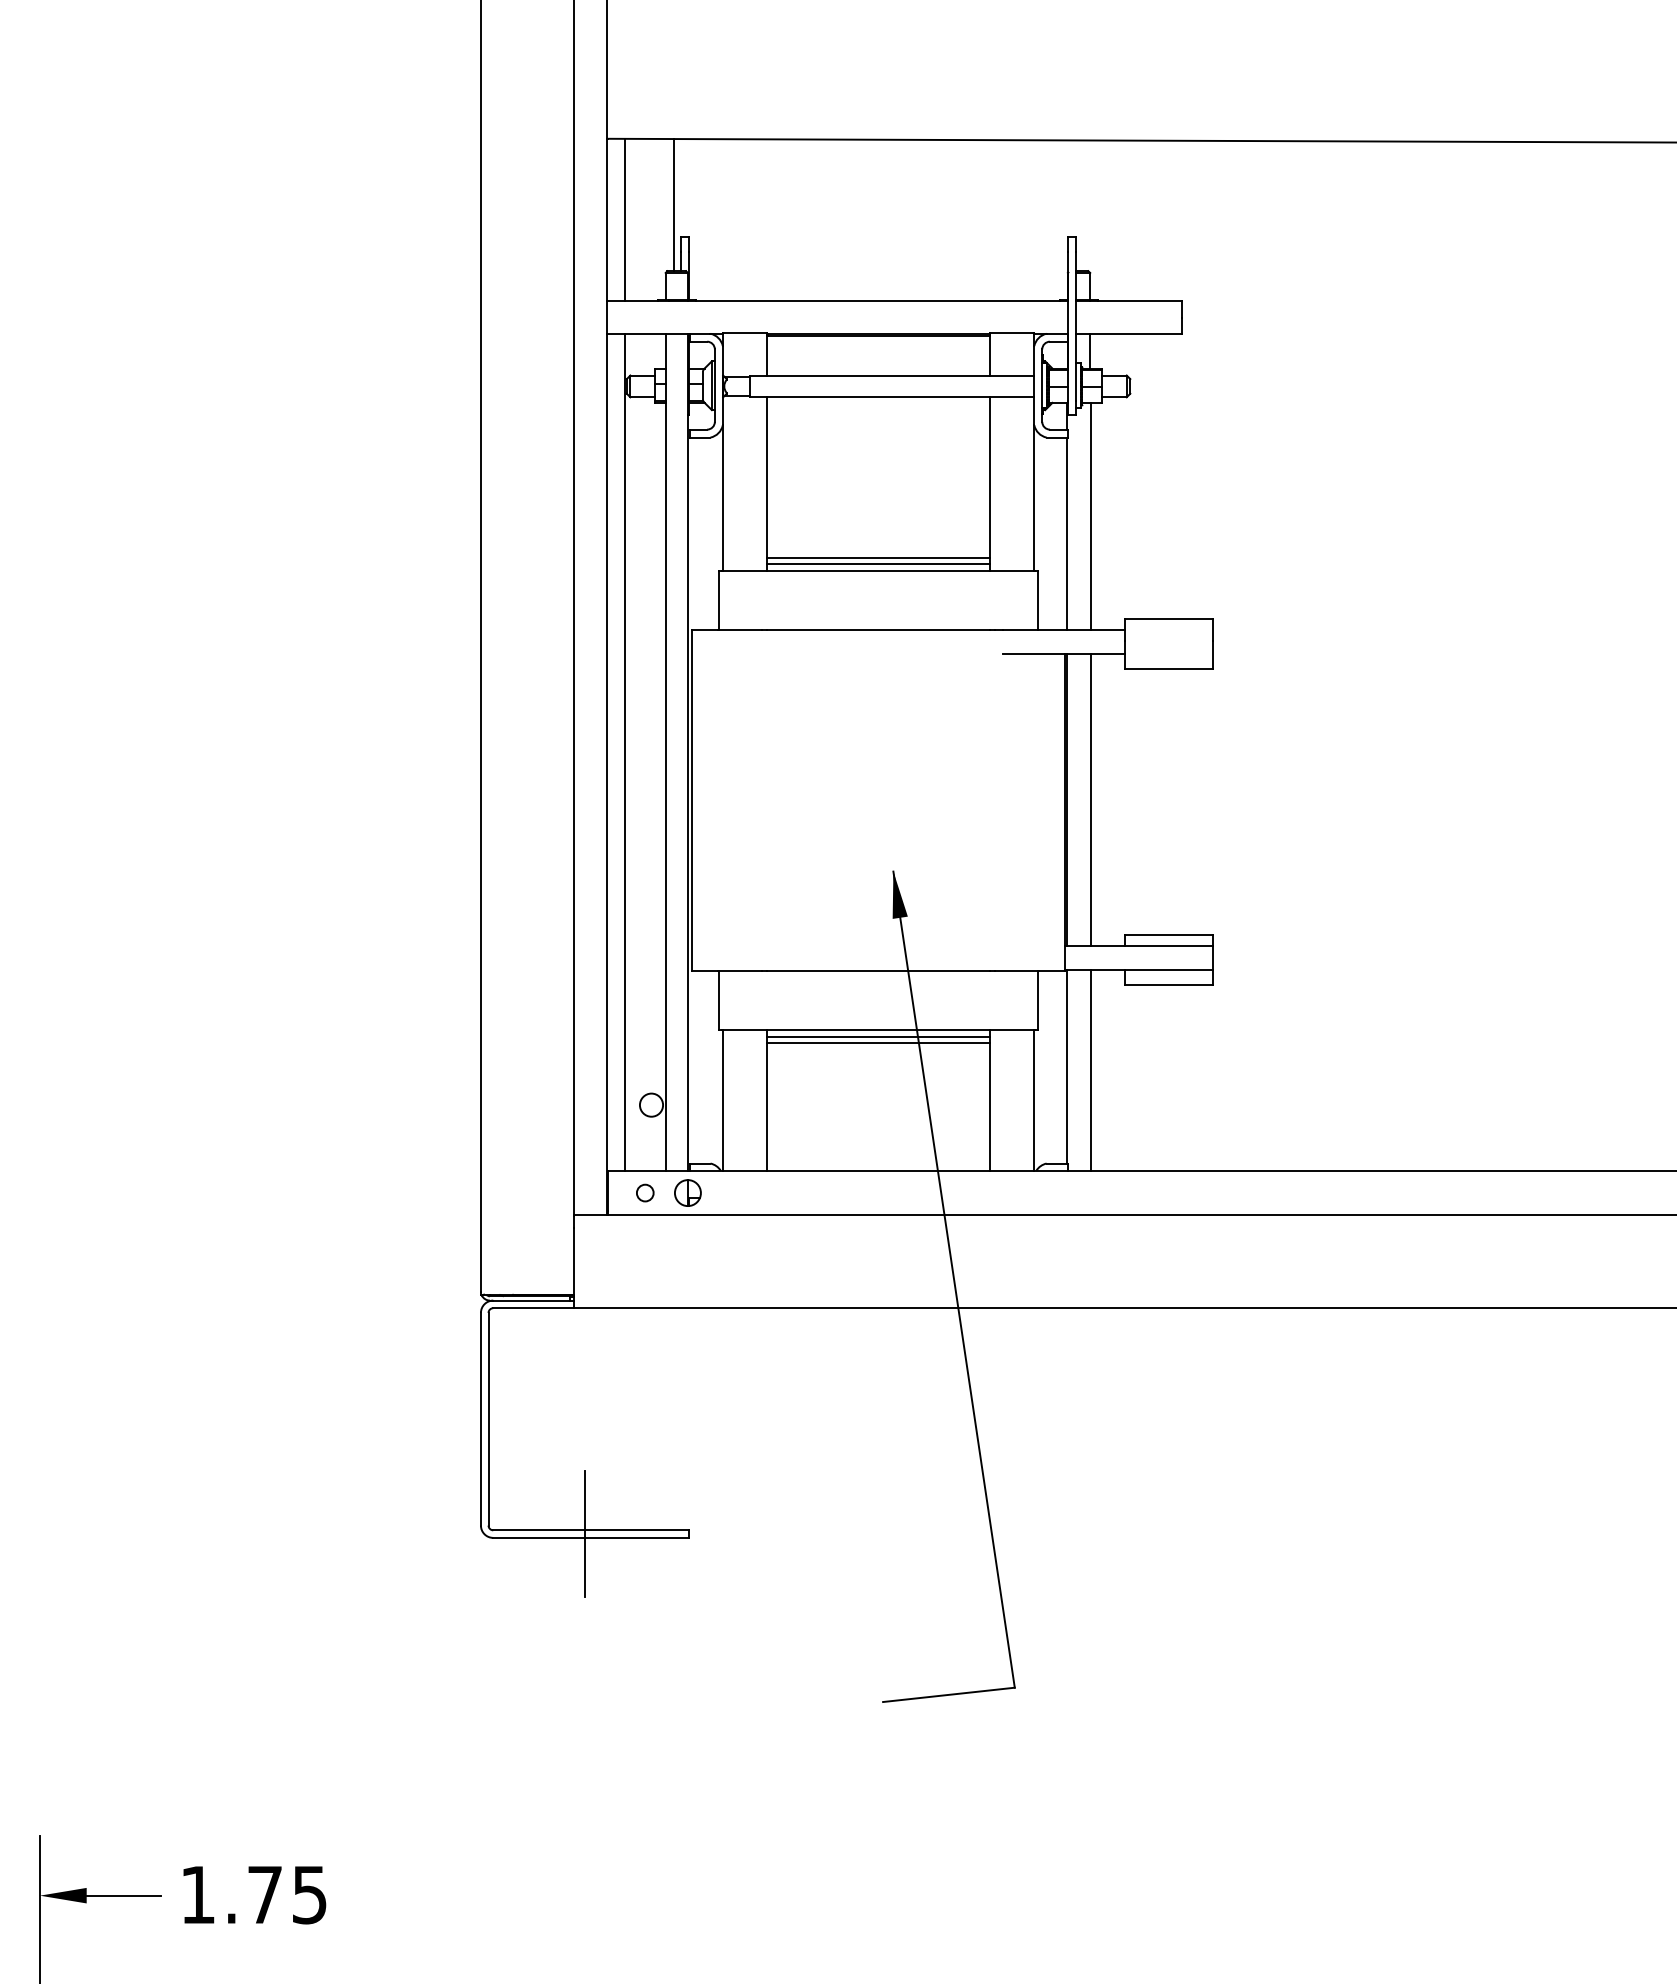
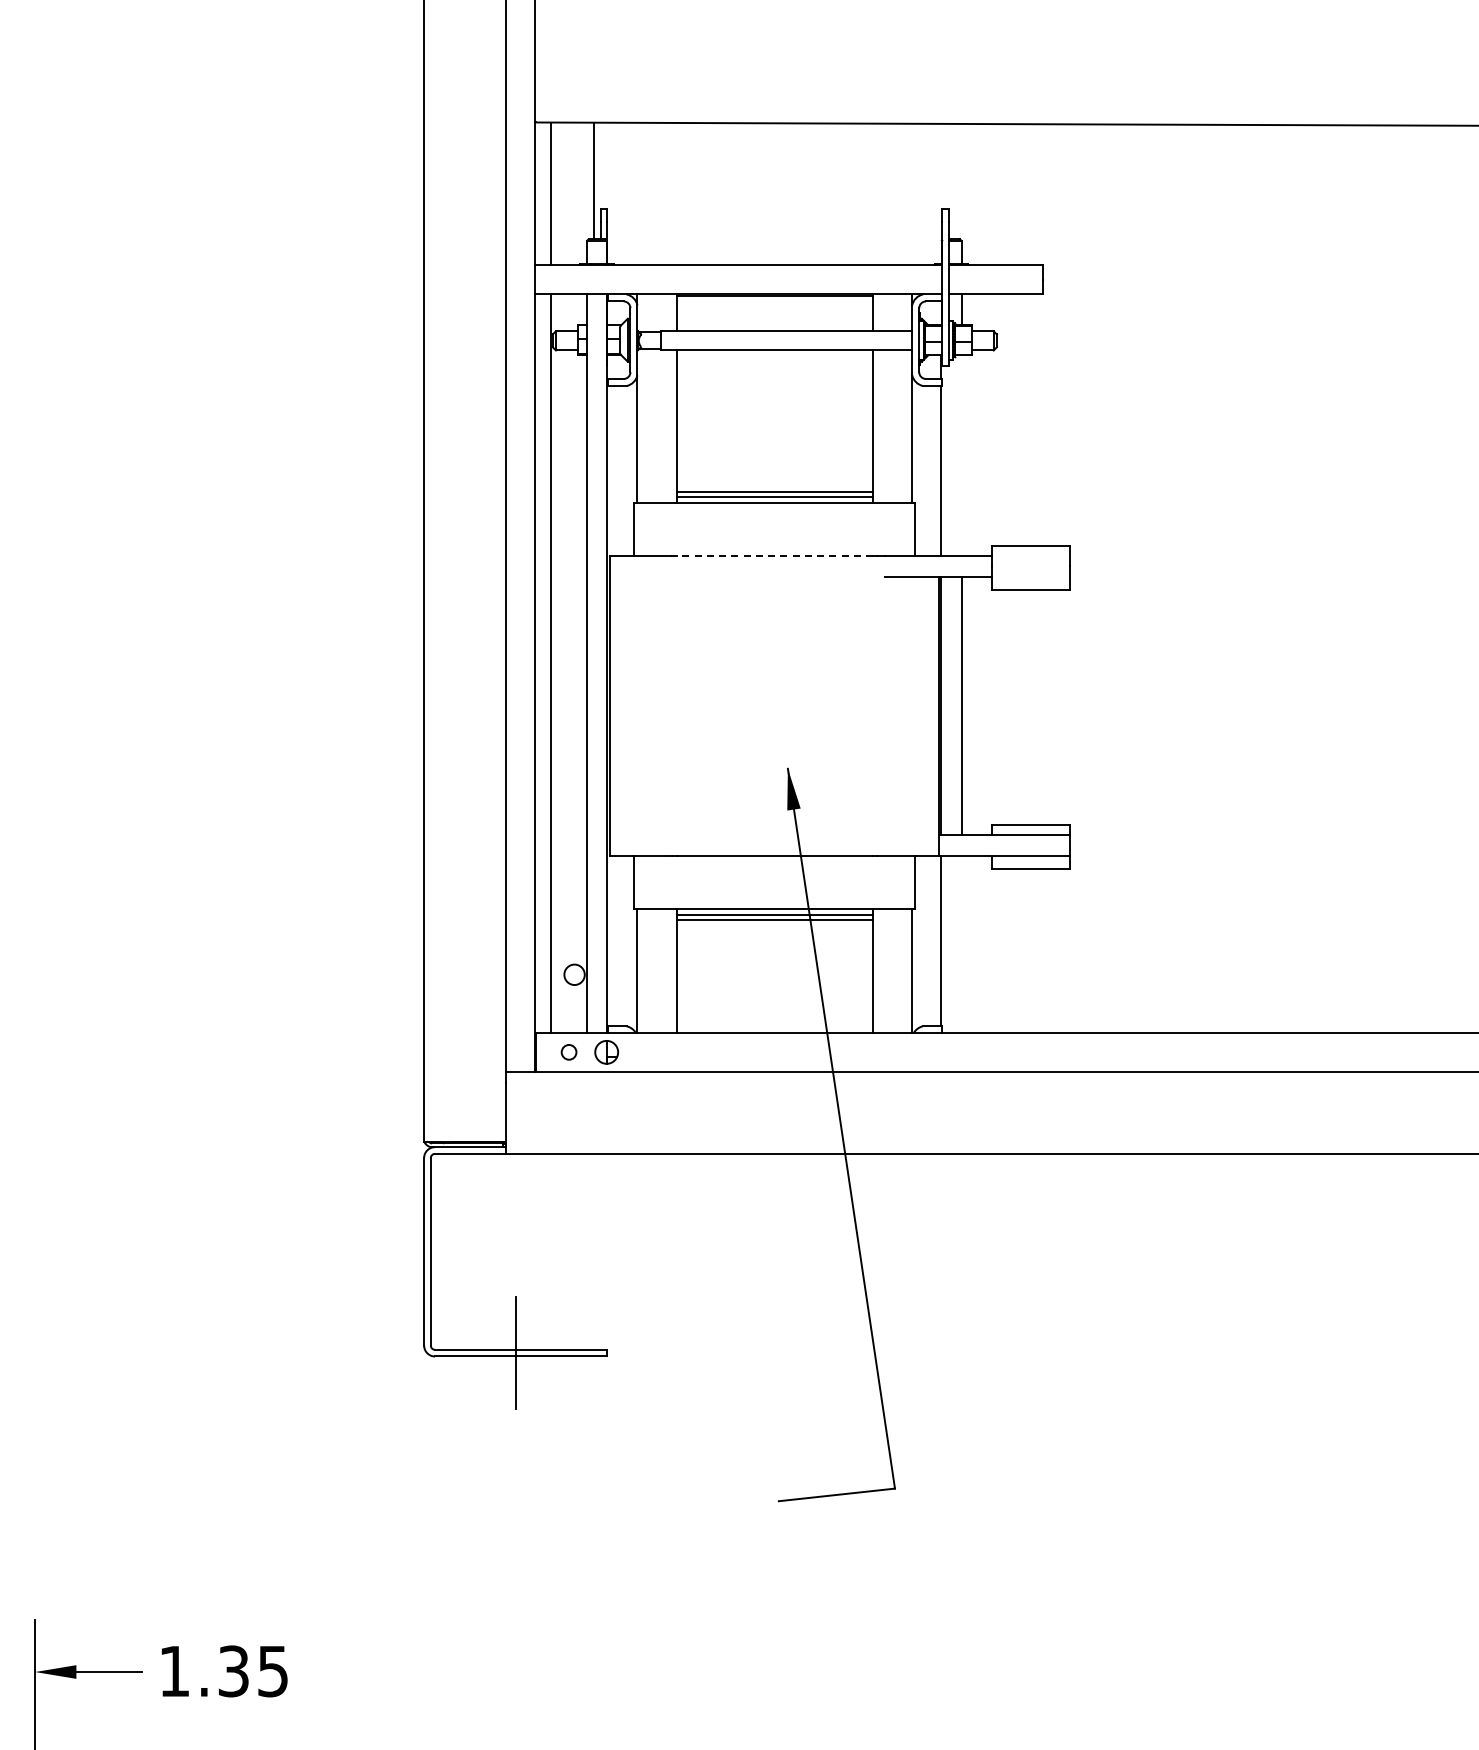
line: (1090, 516) -> (961, 455), removed
line: (878, 629) -> (774, 555), solid -> dashed
line: (1090, 1069) -> (961, 943), removed
text: (264, 1895) -> (233, 1671), 1.75 -> 1.35

